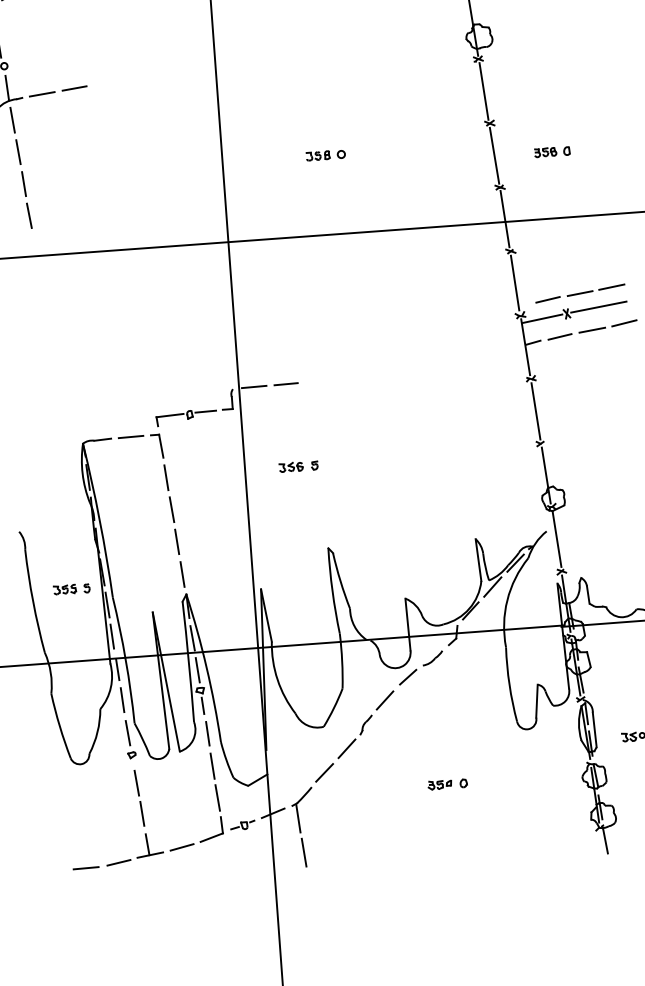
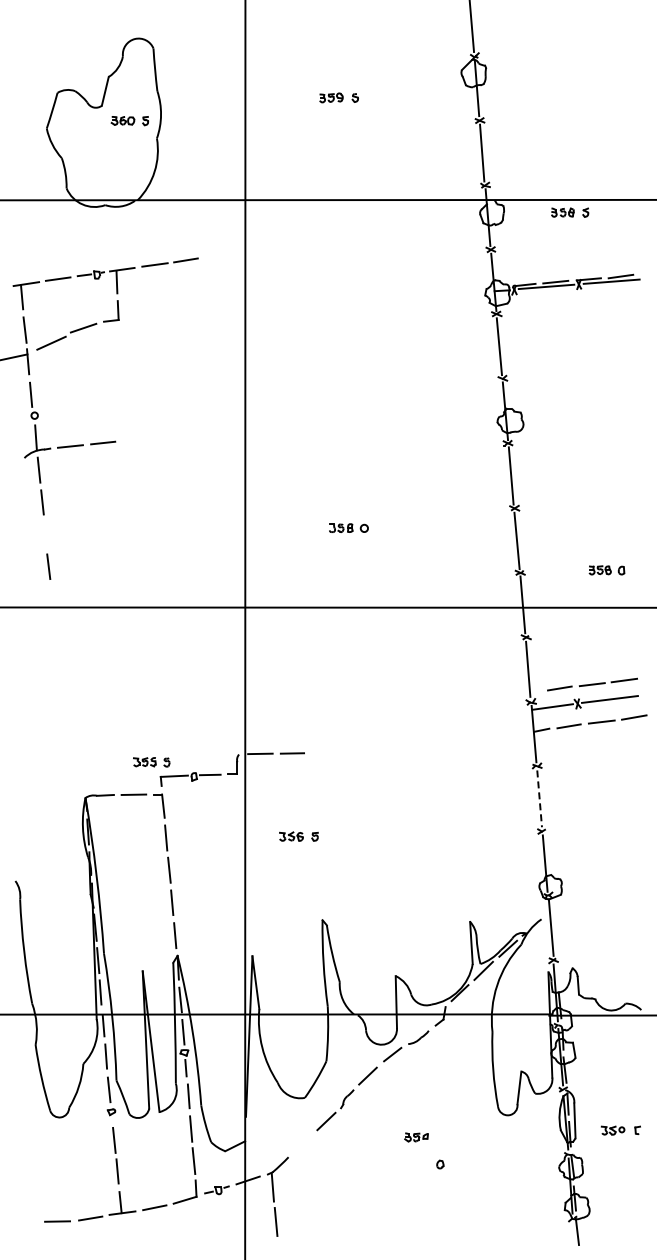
part: (551, 152) -> (606, 570), moved
line: (23, 183) -> (45, 534), removed
line: (535, 412) -> (539, 799), solid -> dashed
part: (71, 589) -> (151, 762), moved
line: (324, 772) -> (302, 1143), removed
part: (439, 785) -> (416, 1137), moved

